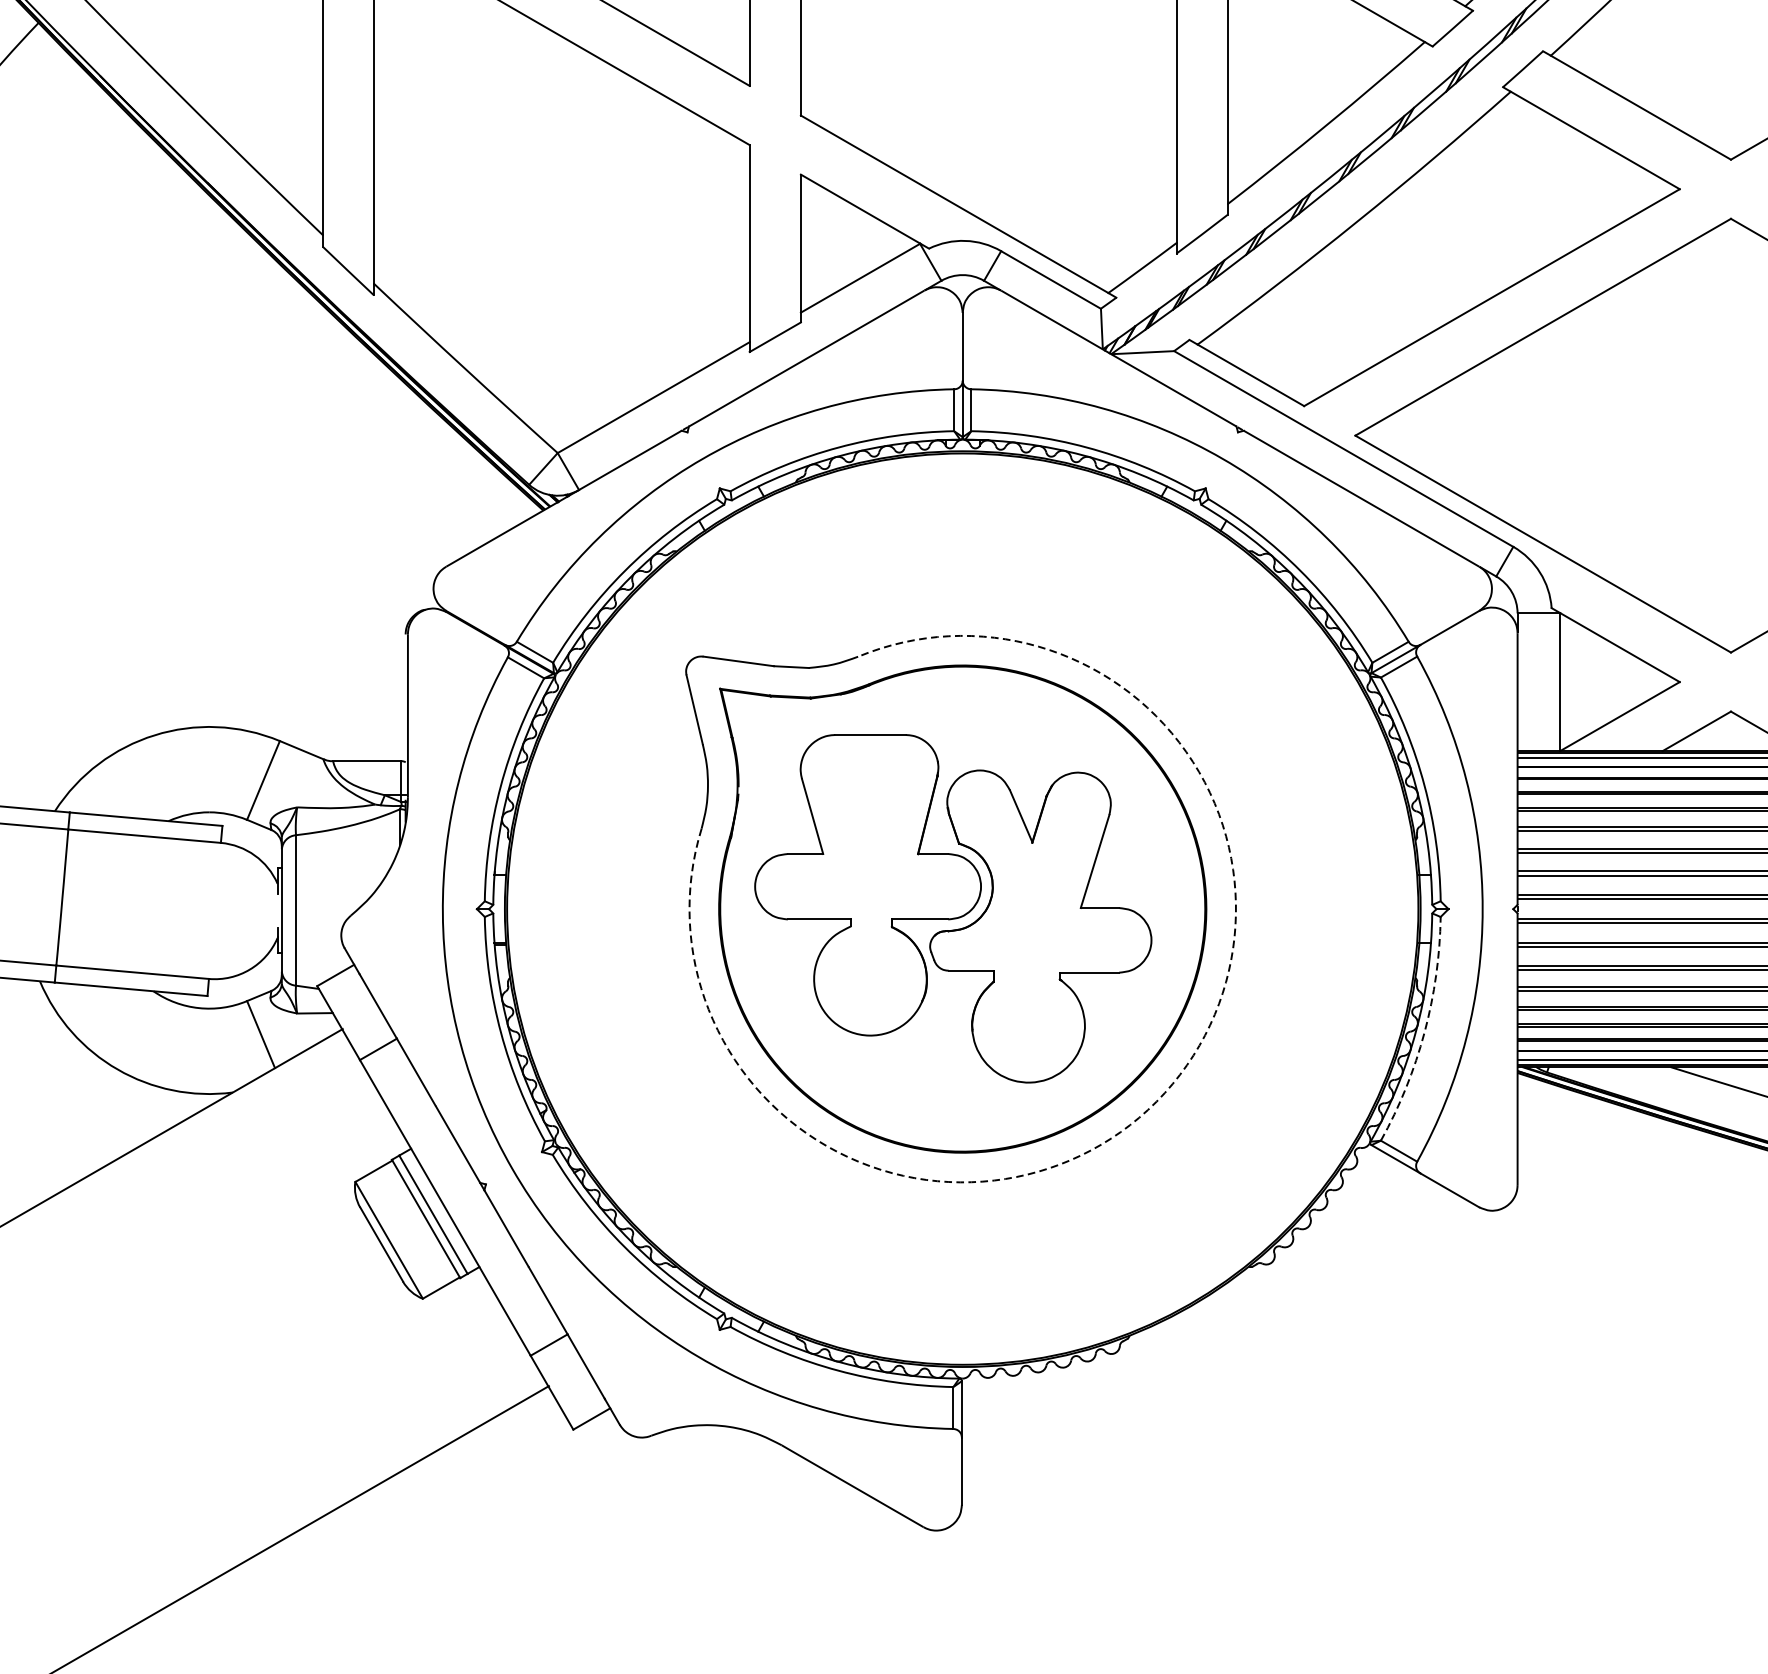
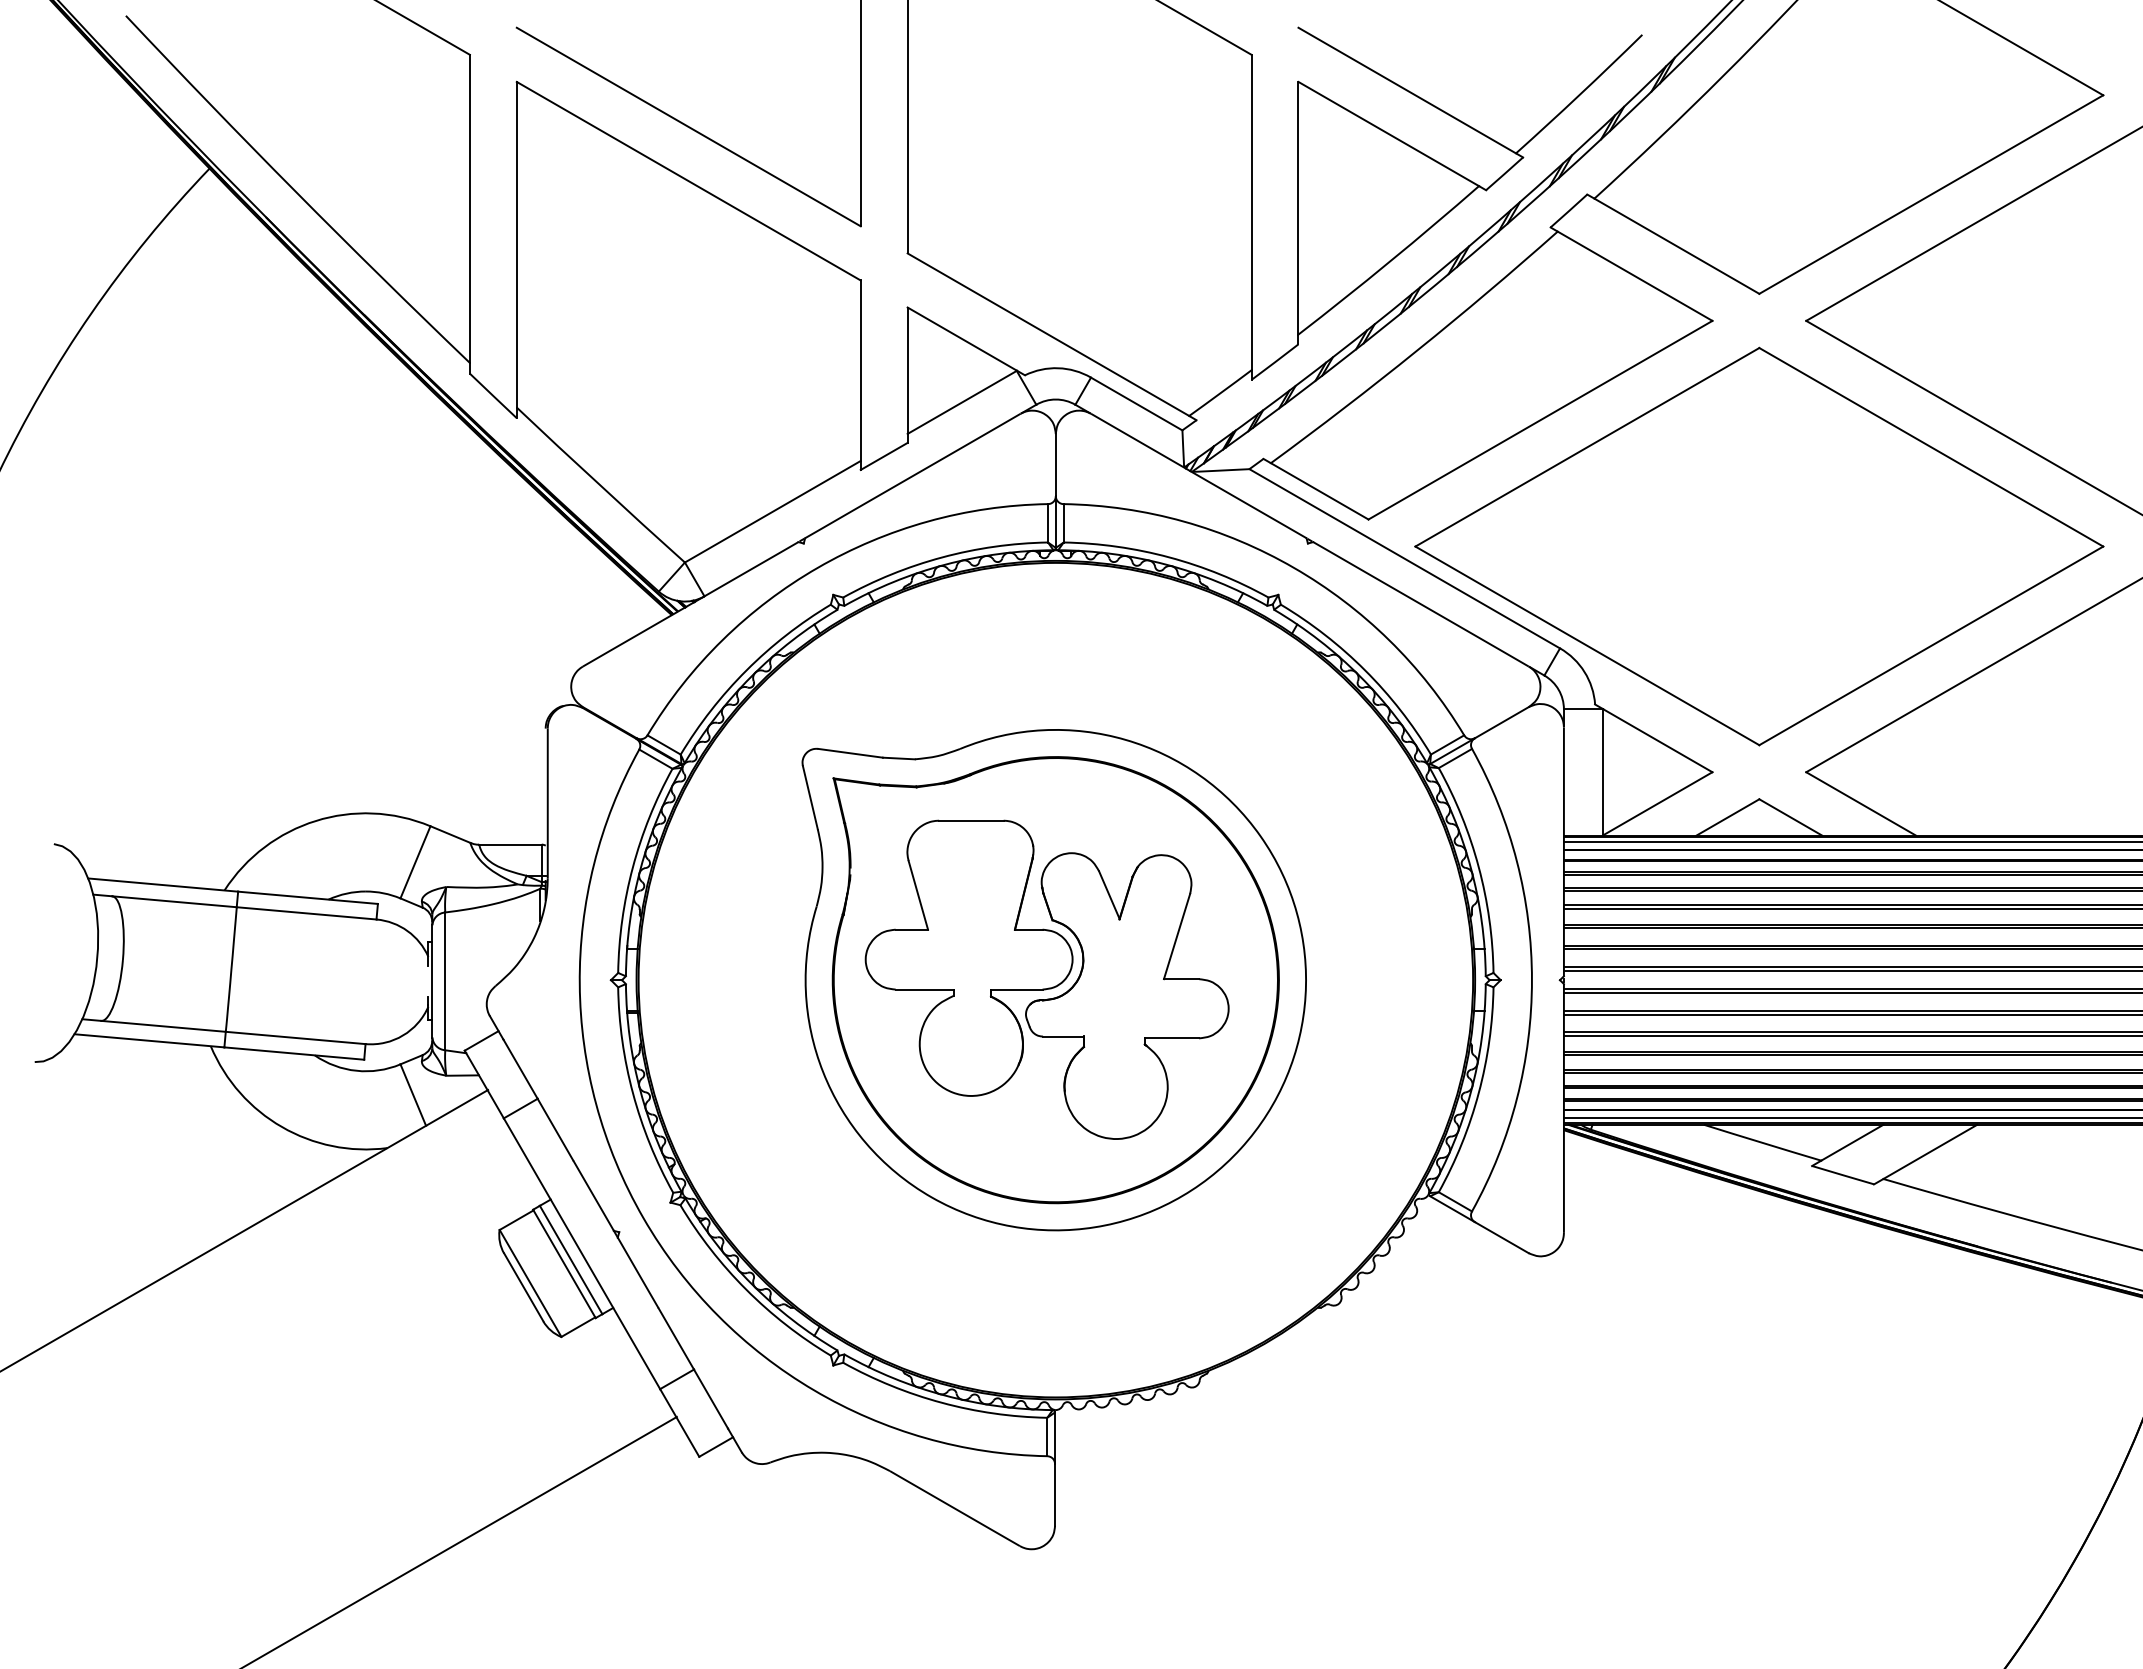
arc: (1424, 1032) -> (1478, 1093), dashed -> solid
arc: (1164, 1092) -> (1240, 1148), dashed -> solid

